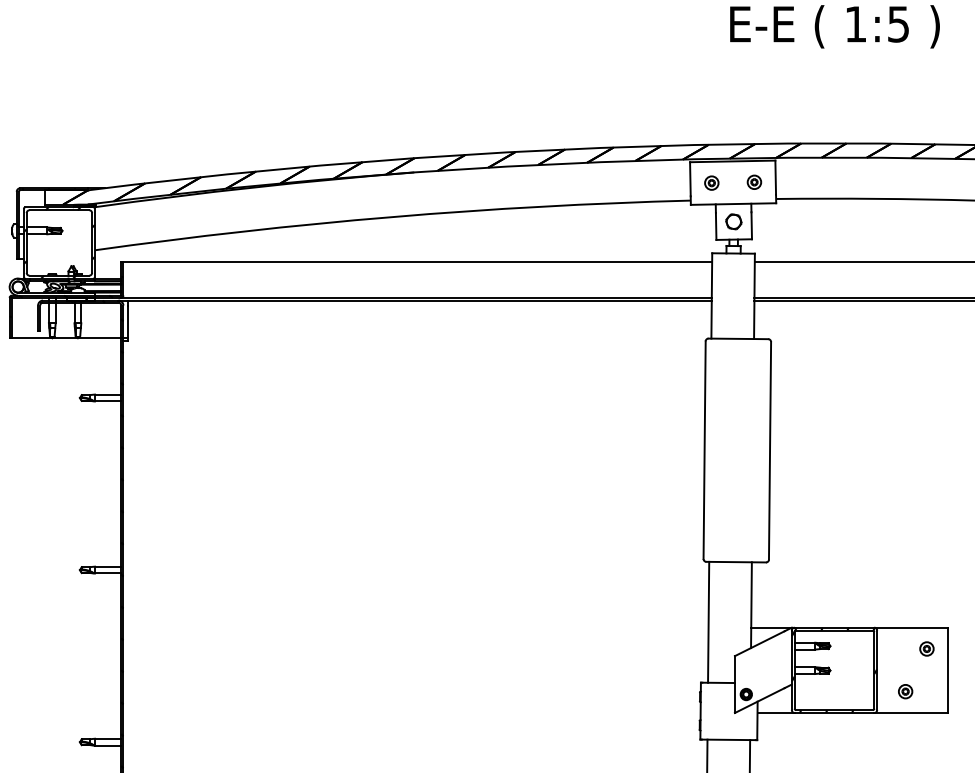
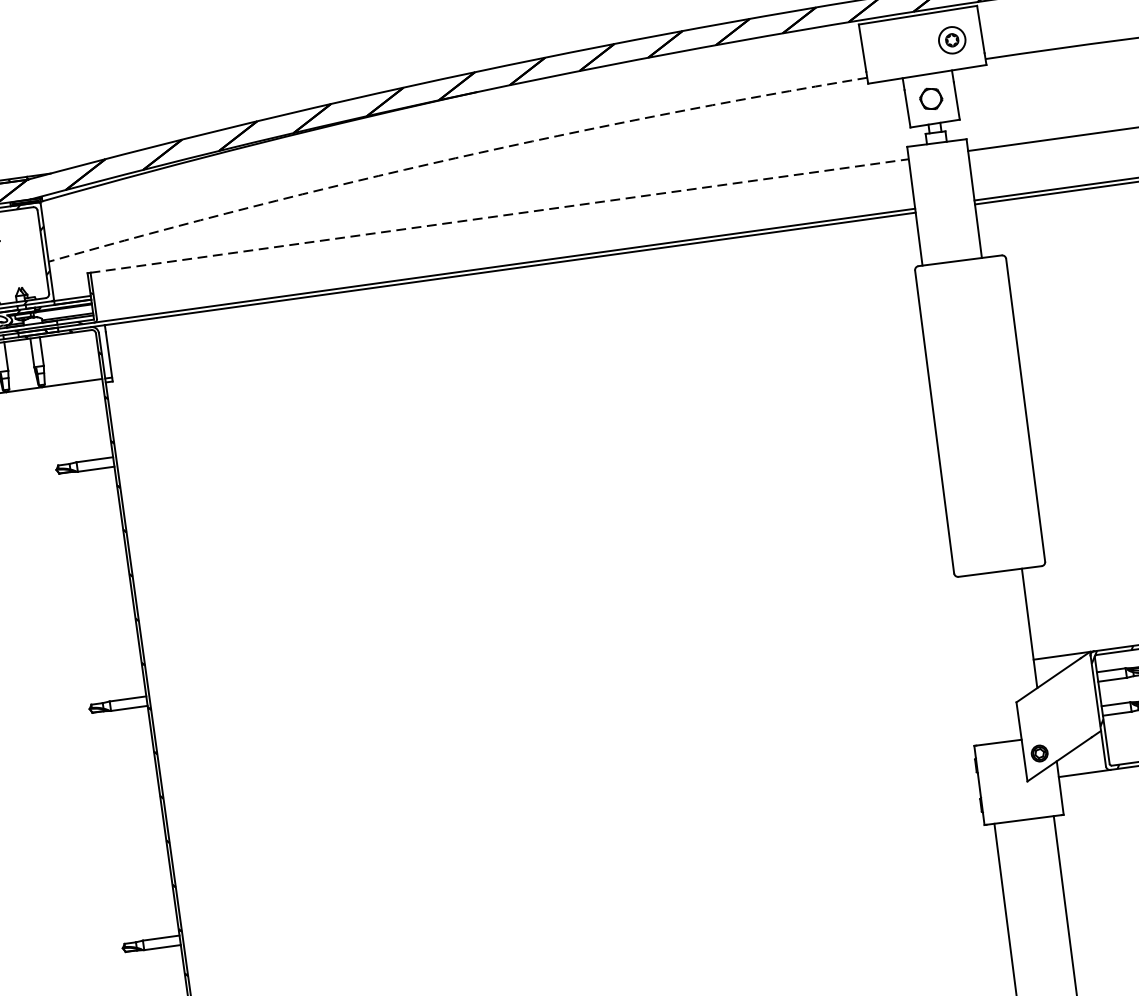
part: (754, 181) -> (952, 38), size x1.4
part: (711, 182) -> (892, 48), removed
arc: (392, 217) -> (455, 158), solid -> dashed
line: (418, 262) -> (500, 216), solid -> dashed
line: (708, 621) -> (973, 659), removed

